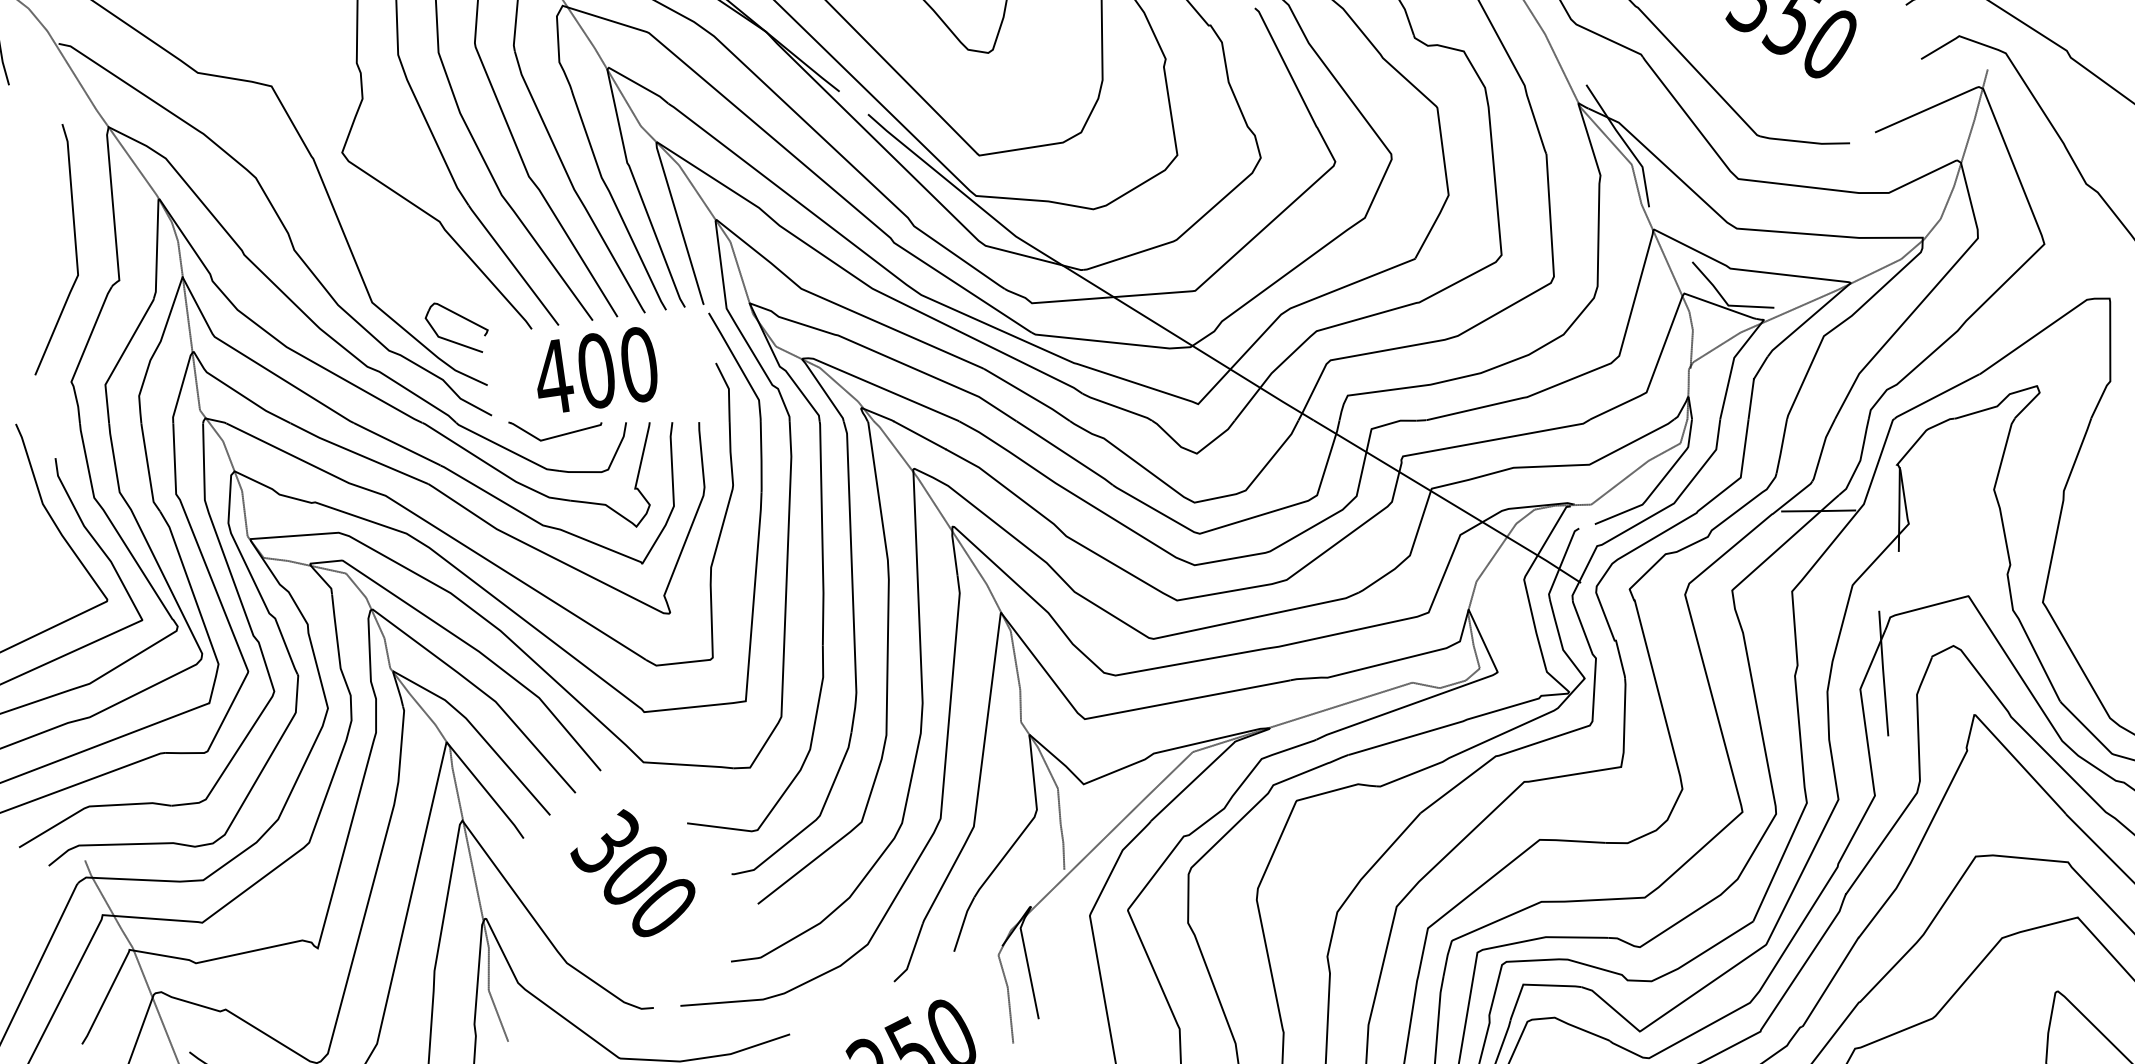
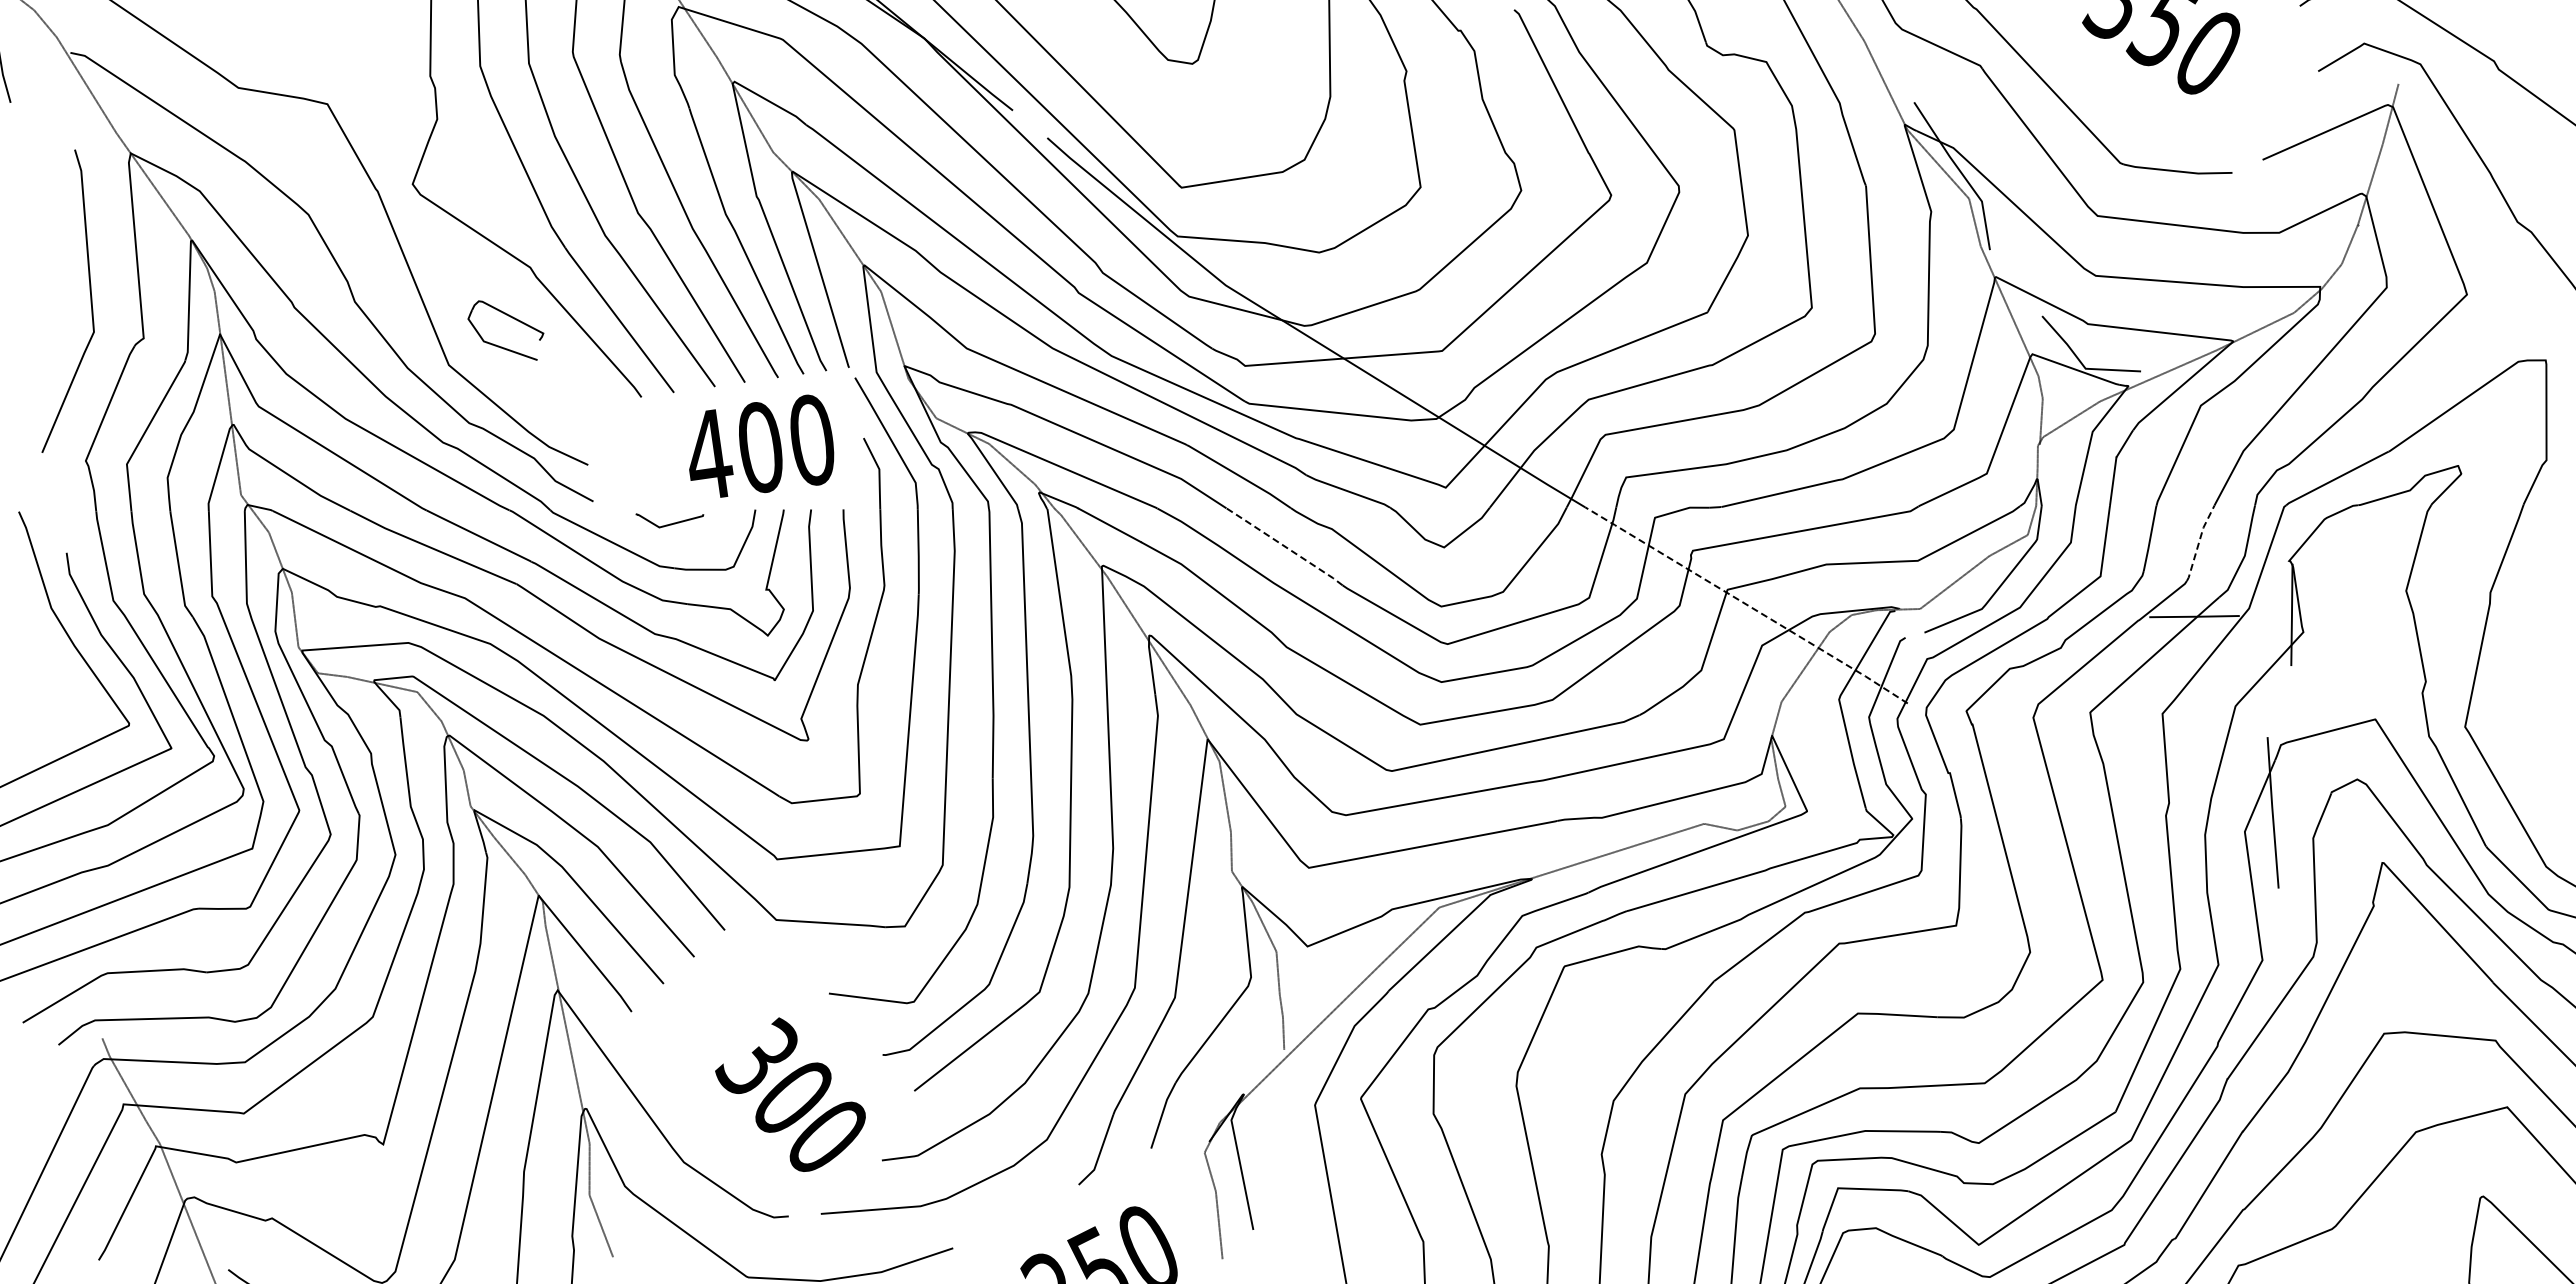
part: (462, 317) -> (512, 318), moved
text: (597, 369) -> (761, 445), moved
part: (555, 431) -> (669, 520), size x0.6
line: (1821, 449) -> (2198, 542), solid -> dashed
line: (1064, 452) -> (1284, 545), solid -> dashed
line: (1447, 500) -> (1746, 604), solid -> dashed
text: (632, 872) -> (790, 1094), moved

